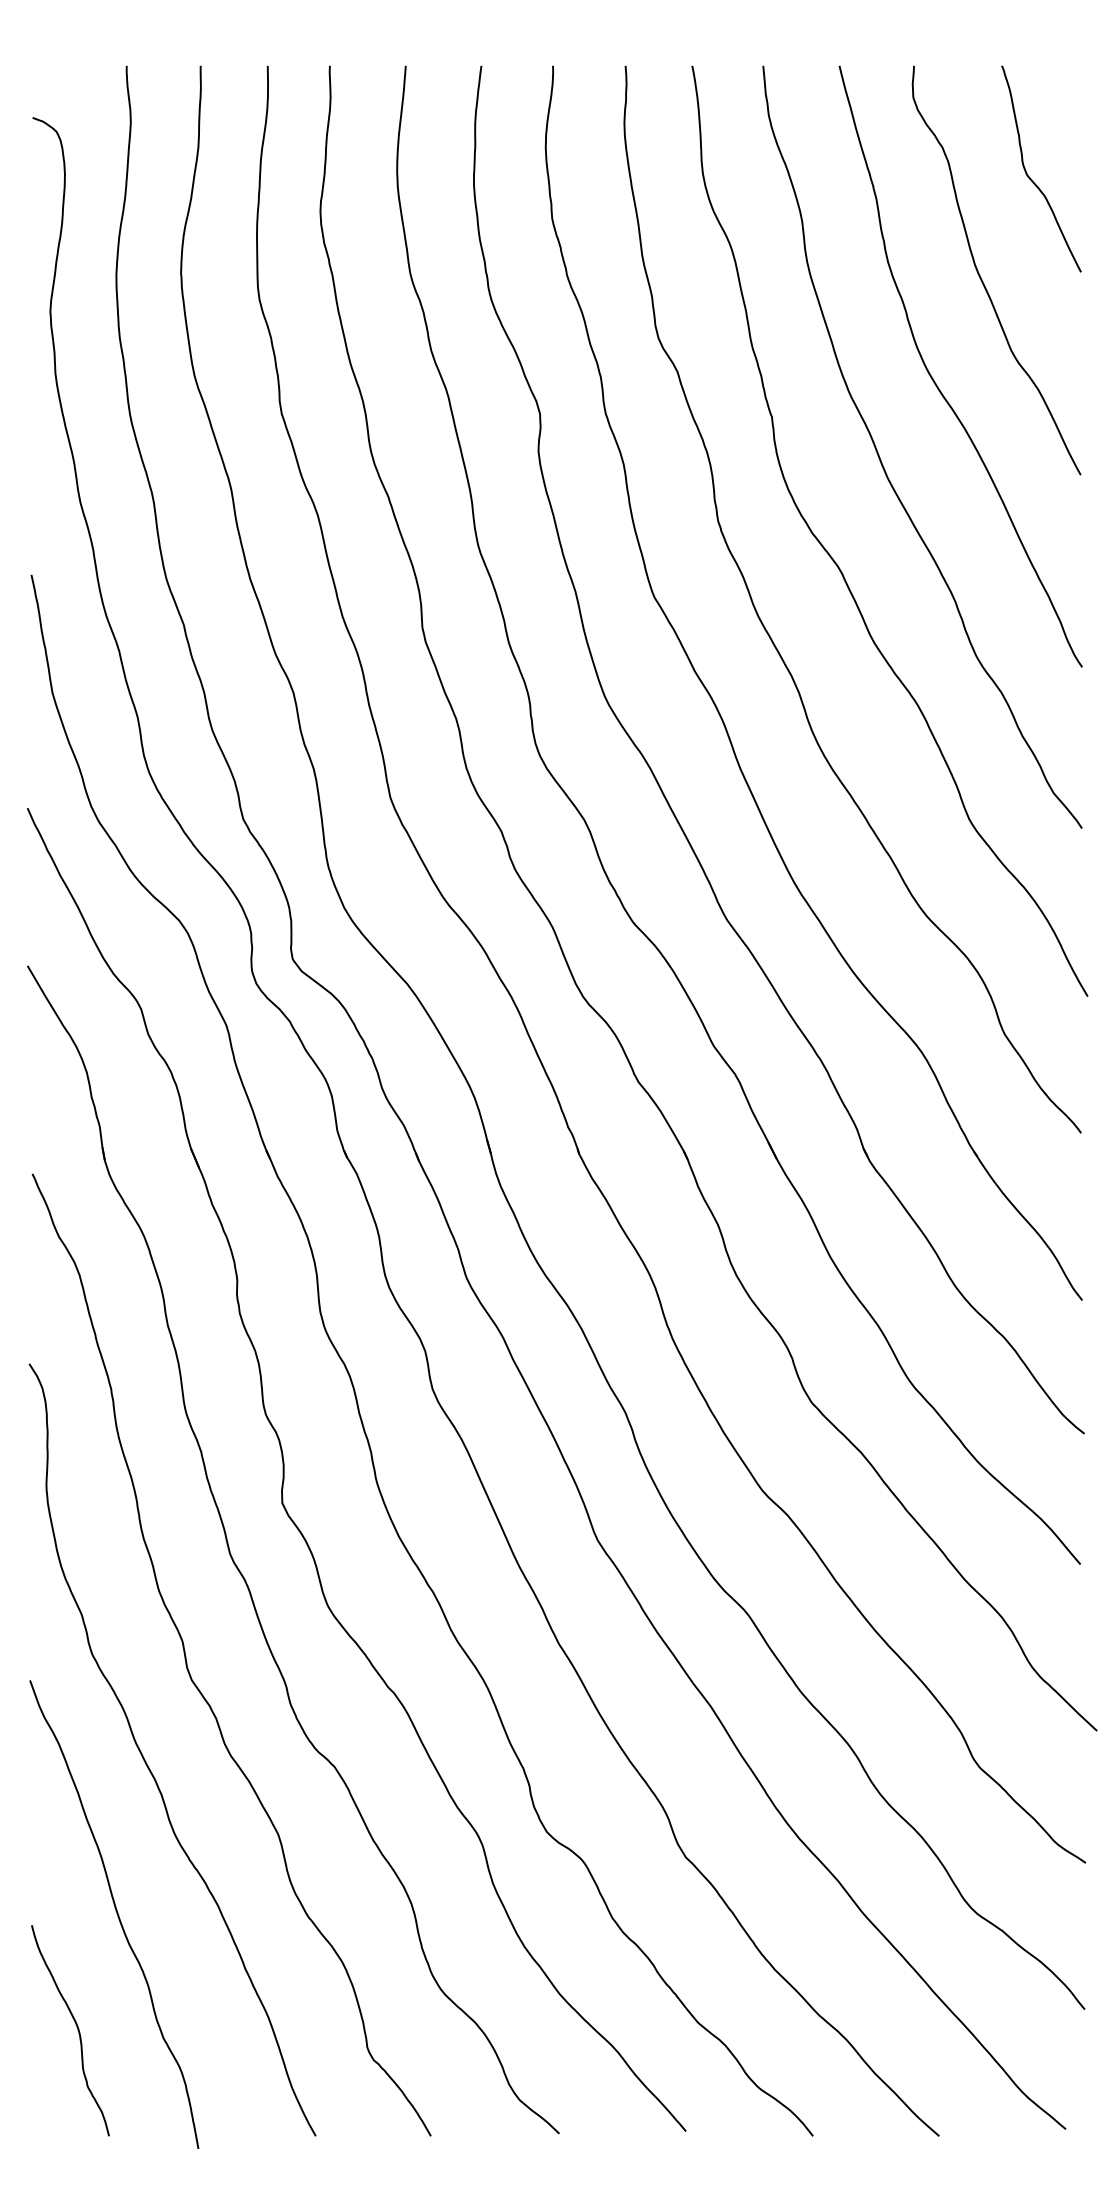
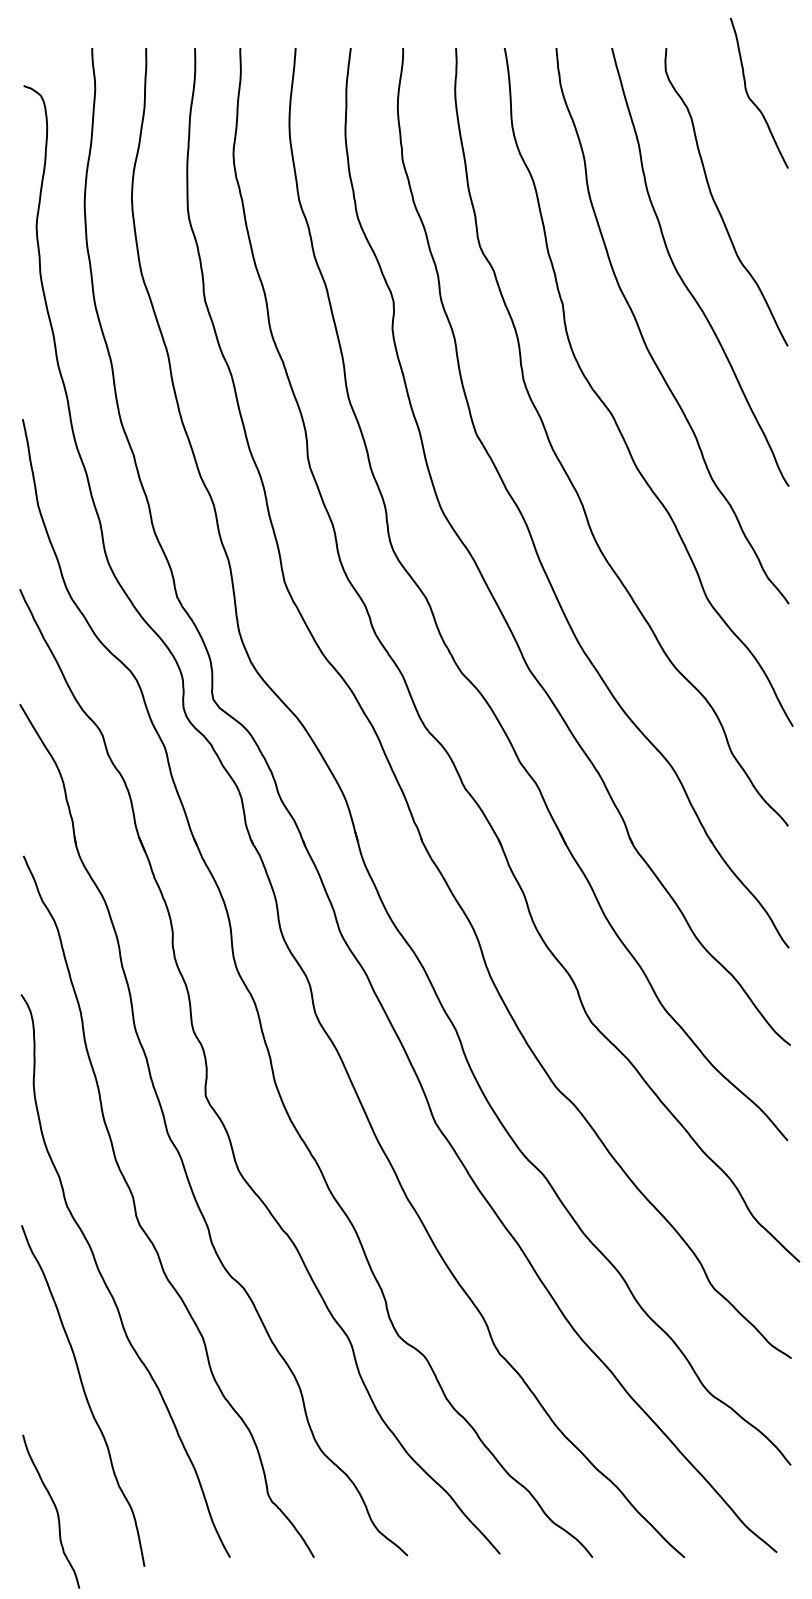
curve: (1028, 173) -> (749, 96), moved
curve: (76, 2027) -> (55, 1509), moved

